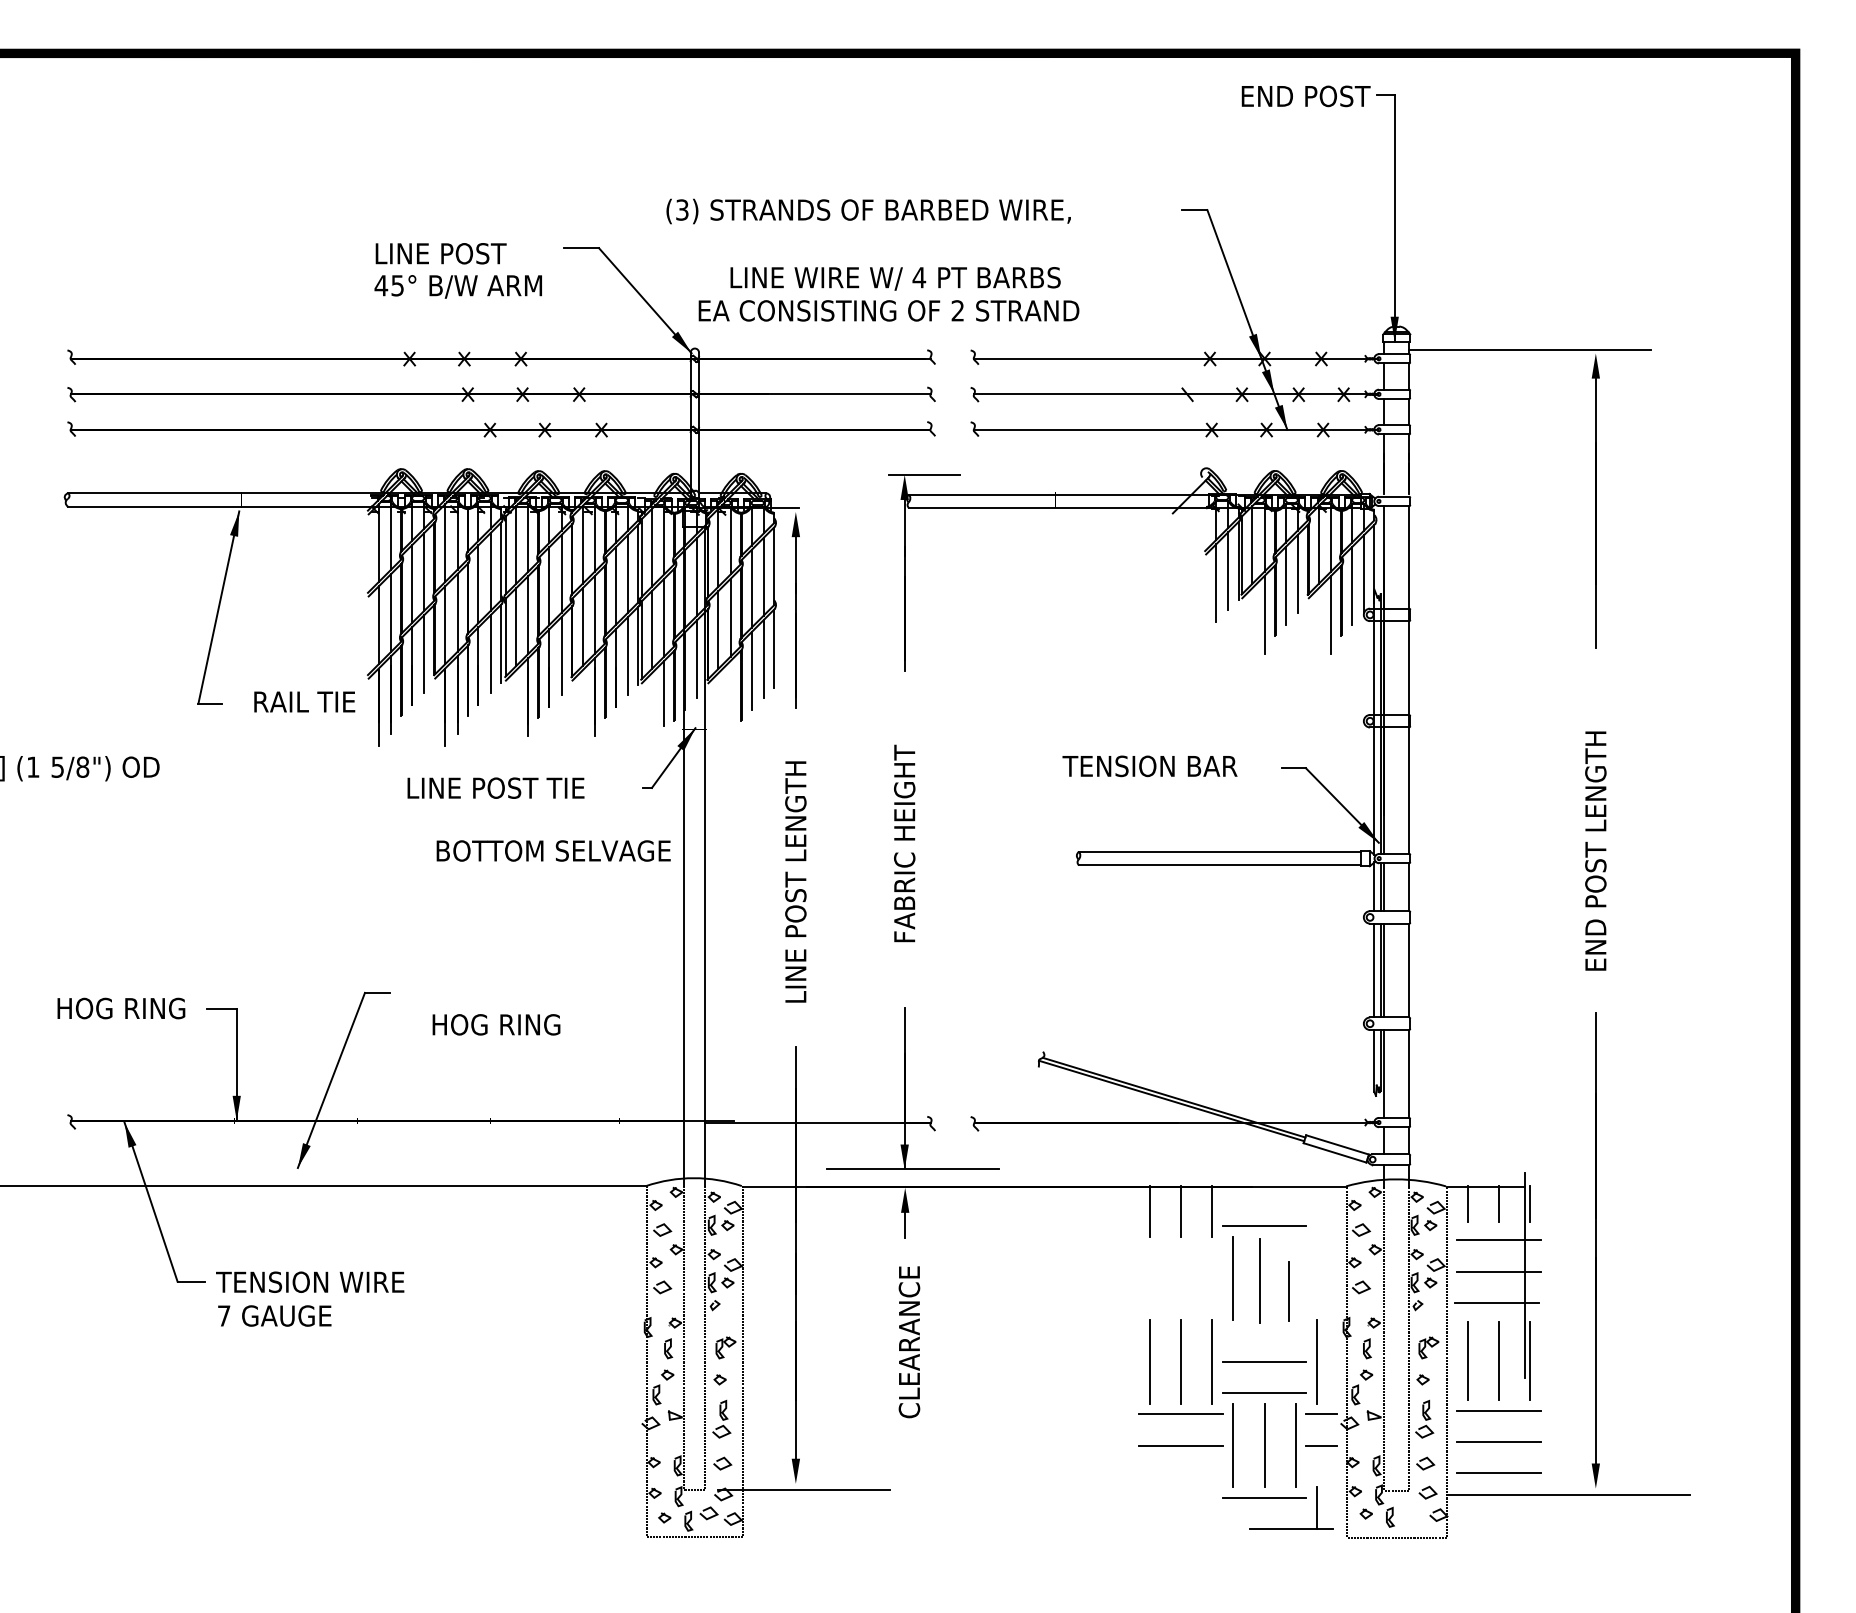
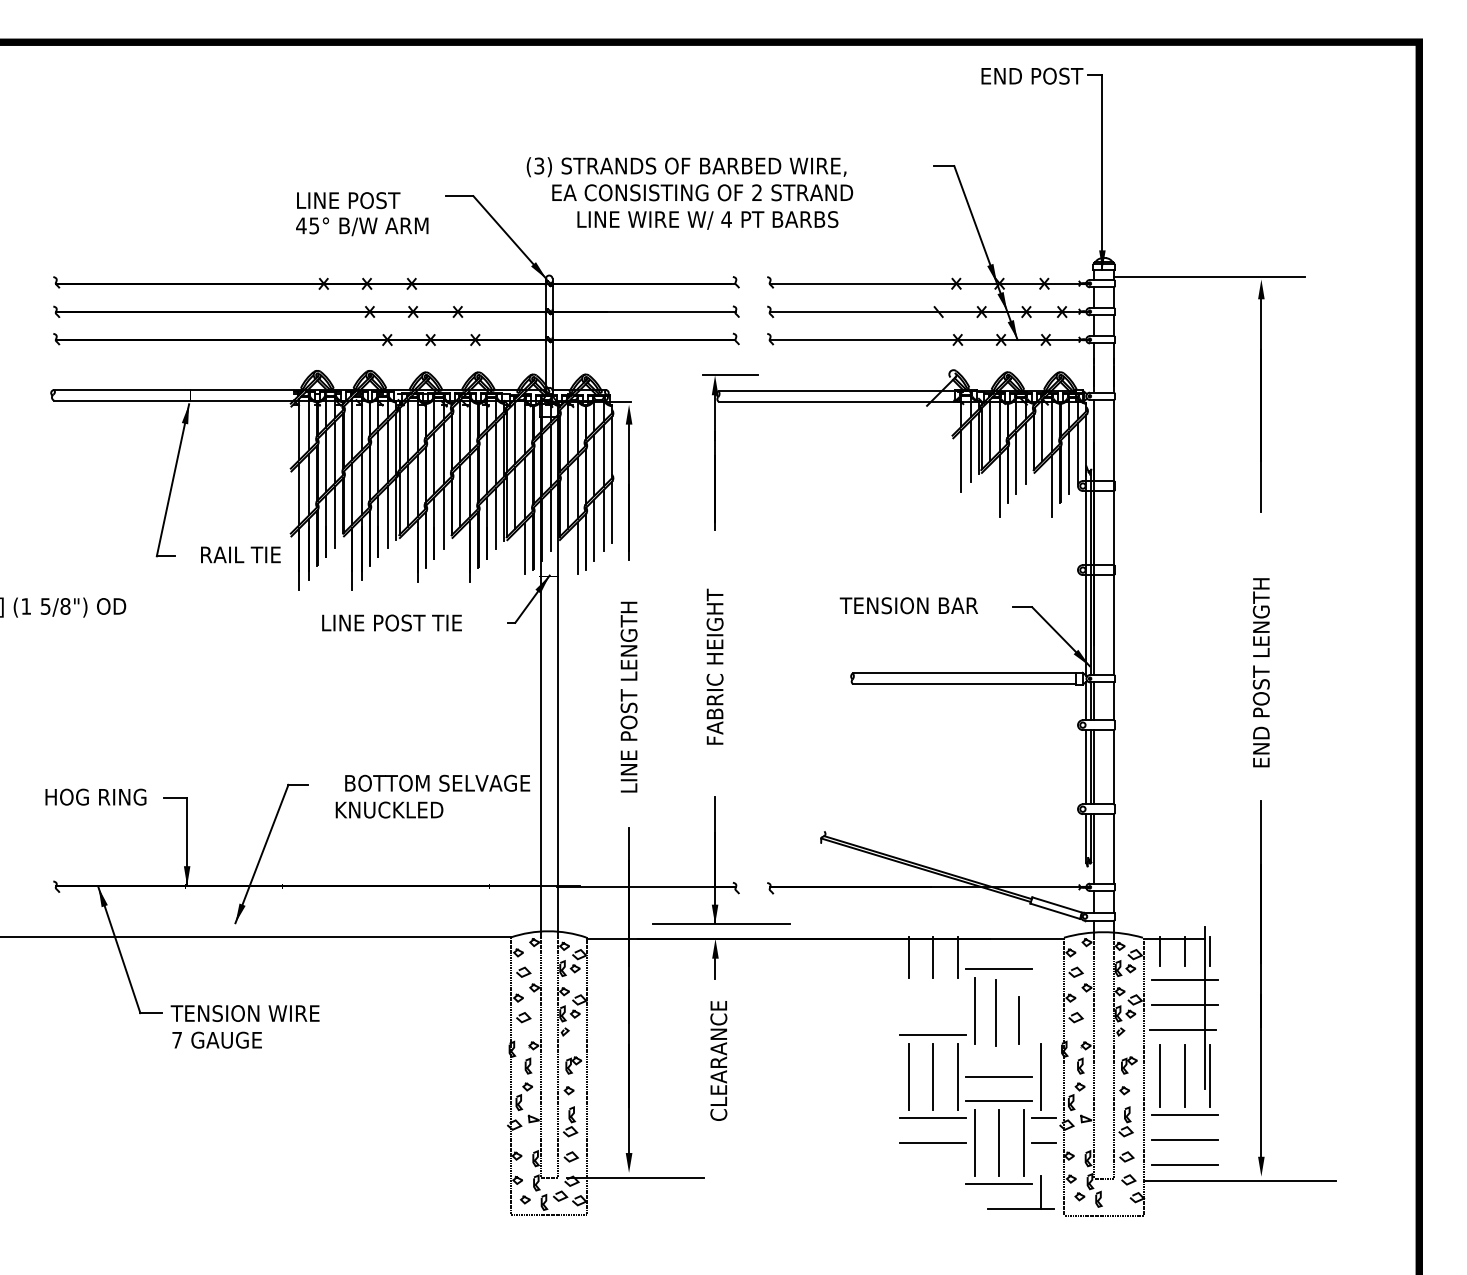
text: (888, 310) -> (702, 192), moved
line: (730, 693) -> (577, 548), added
text: (553, 850) -> (437, 782), moved
text: (492, 1024) -> (389, 809), HOG RING -> KNUCKLED
line: (1180, 1309) -> (933, 1035), added

